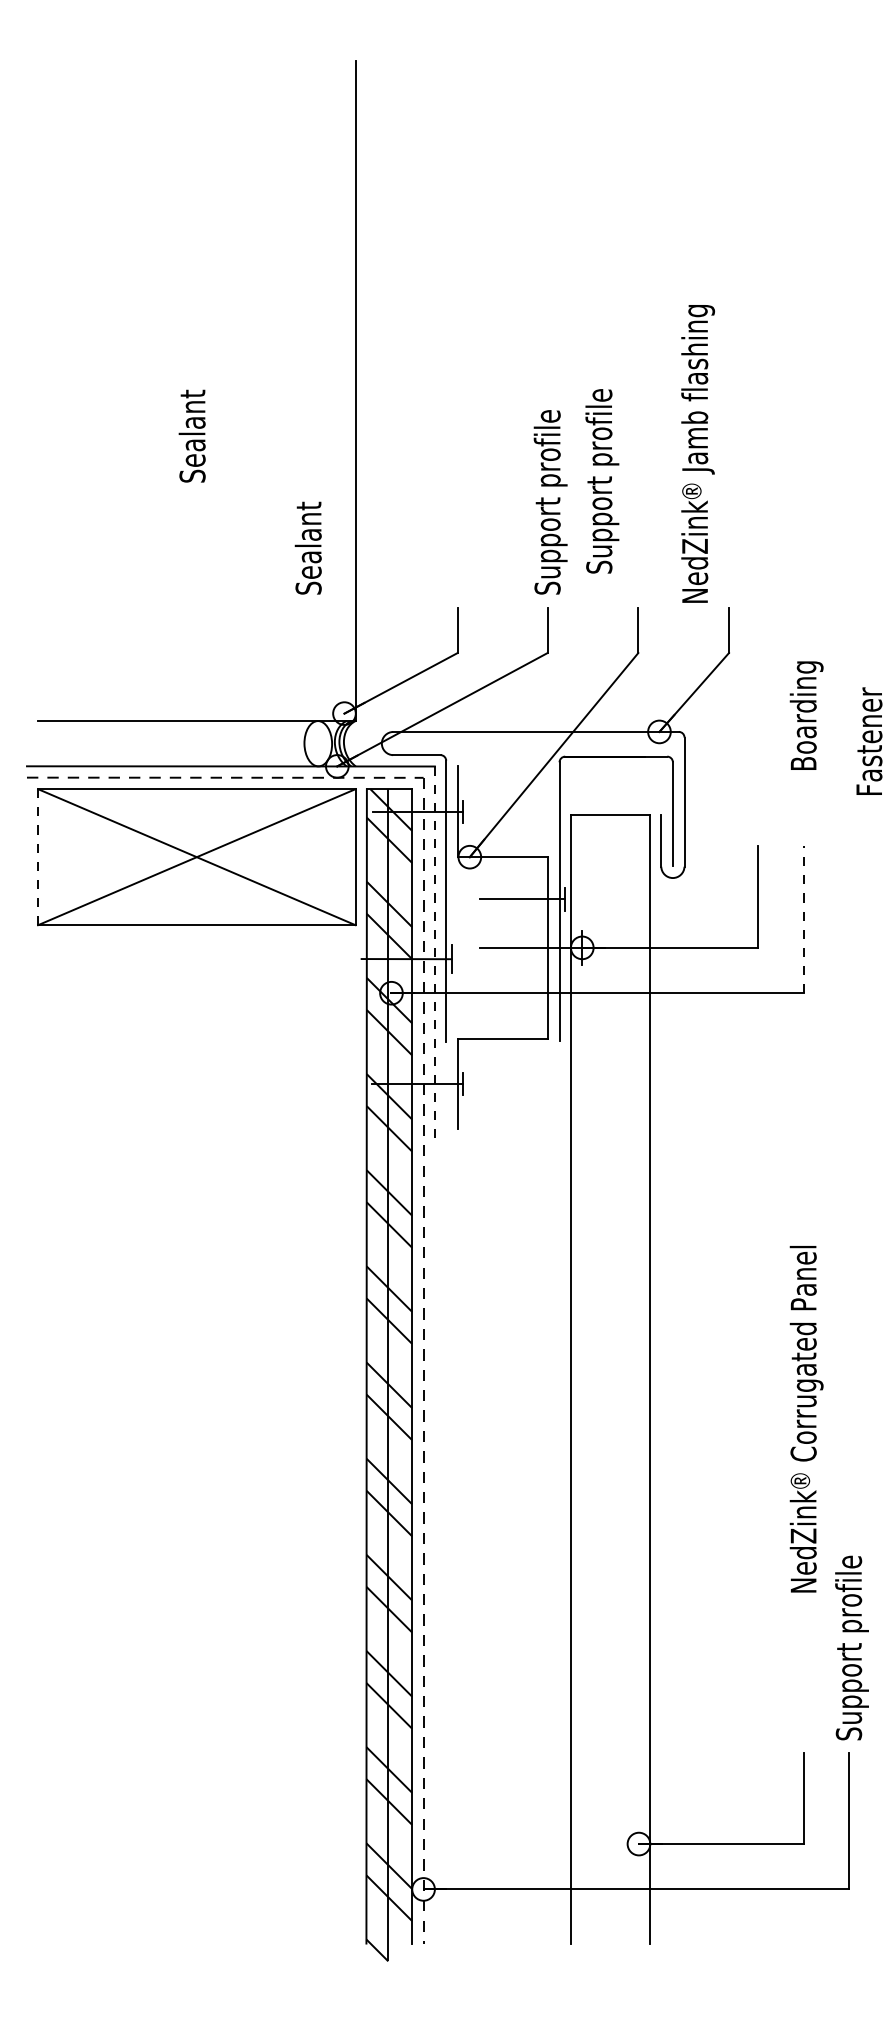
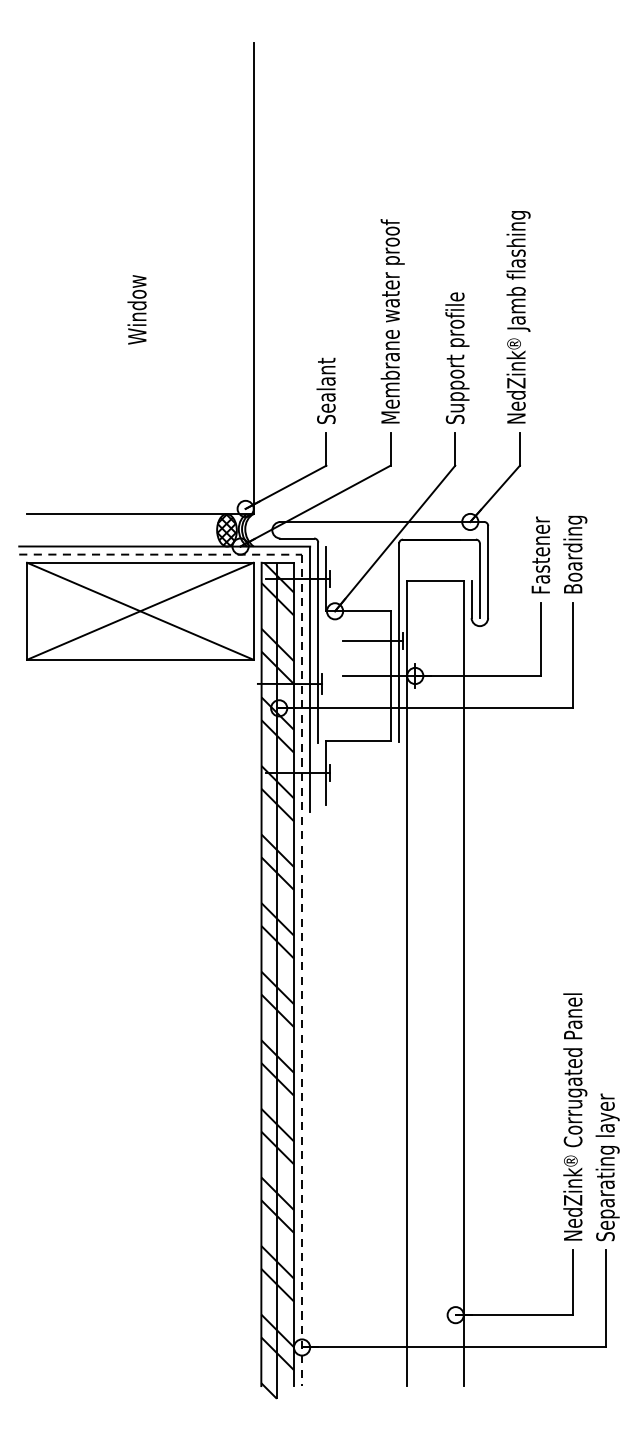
text: (191, 434) -> (136, 309), Sealant -> Window
text: (550, 450) -> (392, 321), Support profile -> Membrane water proof
text: (697, 453) -> (518, 316), moved
text: (602, 481) -> (457, 358), moved
text: (307, 547) -> (325, 390), moved
text: (806, 715) -> (575, 554), moved
text: (869, 740) -> (540, 554), moved
hatch: (318, 743) -> (227, 530), added
line: (38, 856) -> (27, 610), dashed -> solid
line: (803, 919) -> (573, 655), dashed -> solid
line: (434, 953) -> (309, 679), dashed -> solid
text: (806, 1419) -> (575, 1117), moved
text: (851, 1628) -> (607, 1161), Support profile -> Separating layer

